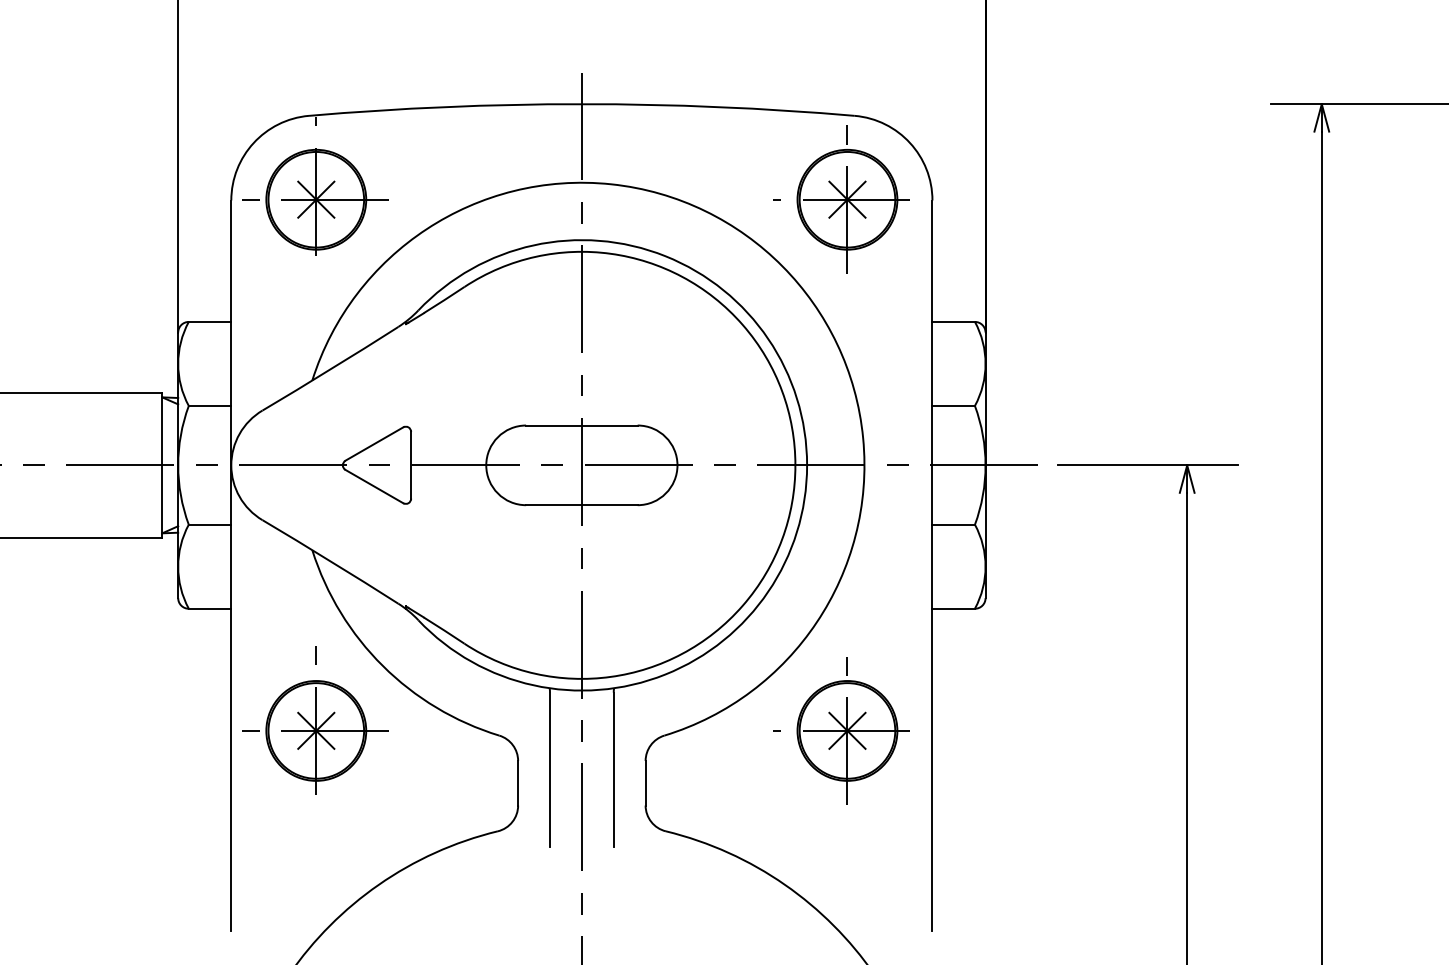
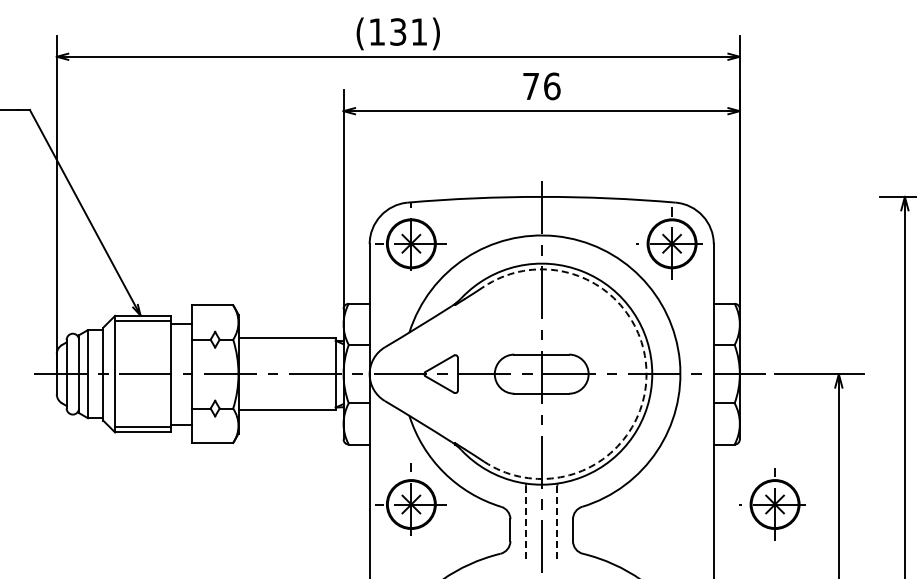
arc: (795, 466) -> (646, 374), solid -> dashed
part: (842, 730) -> (772, 504), moved
line: (550, 769) -> (526, 523), solid -> dashed
line: (614, 769) -> (557, 523), solid -> dashed

